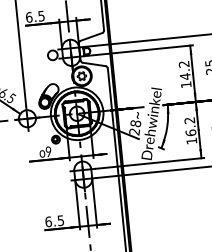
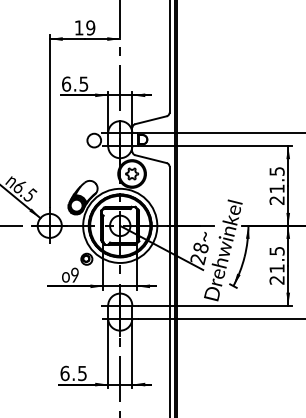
text: (184, 74) -> (276, 185), 14.2 -> 21.5
text: (190, 130) -> (276, 265), 16.2 -> 21.5

